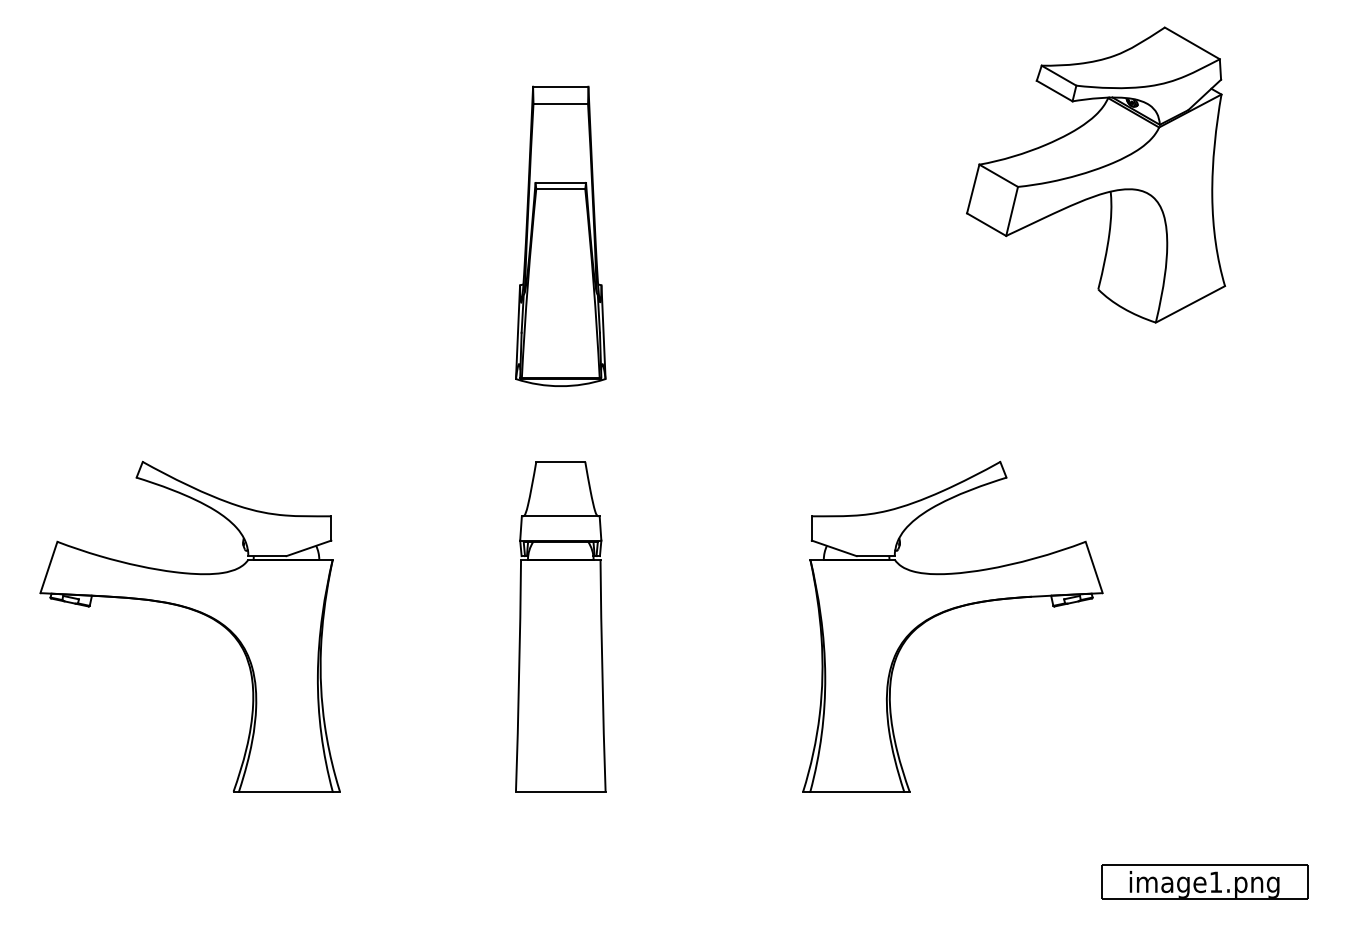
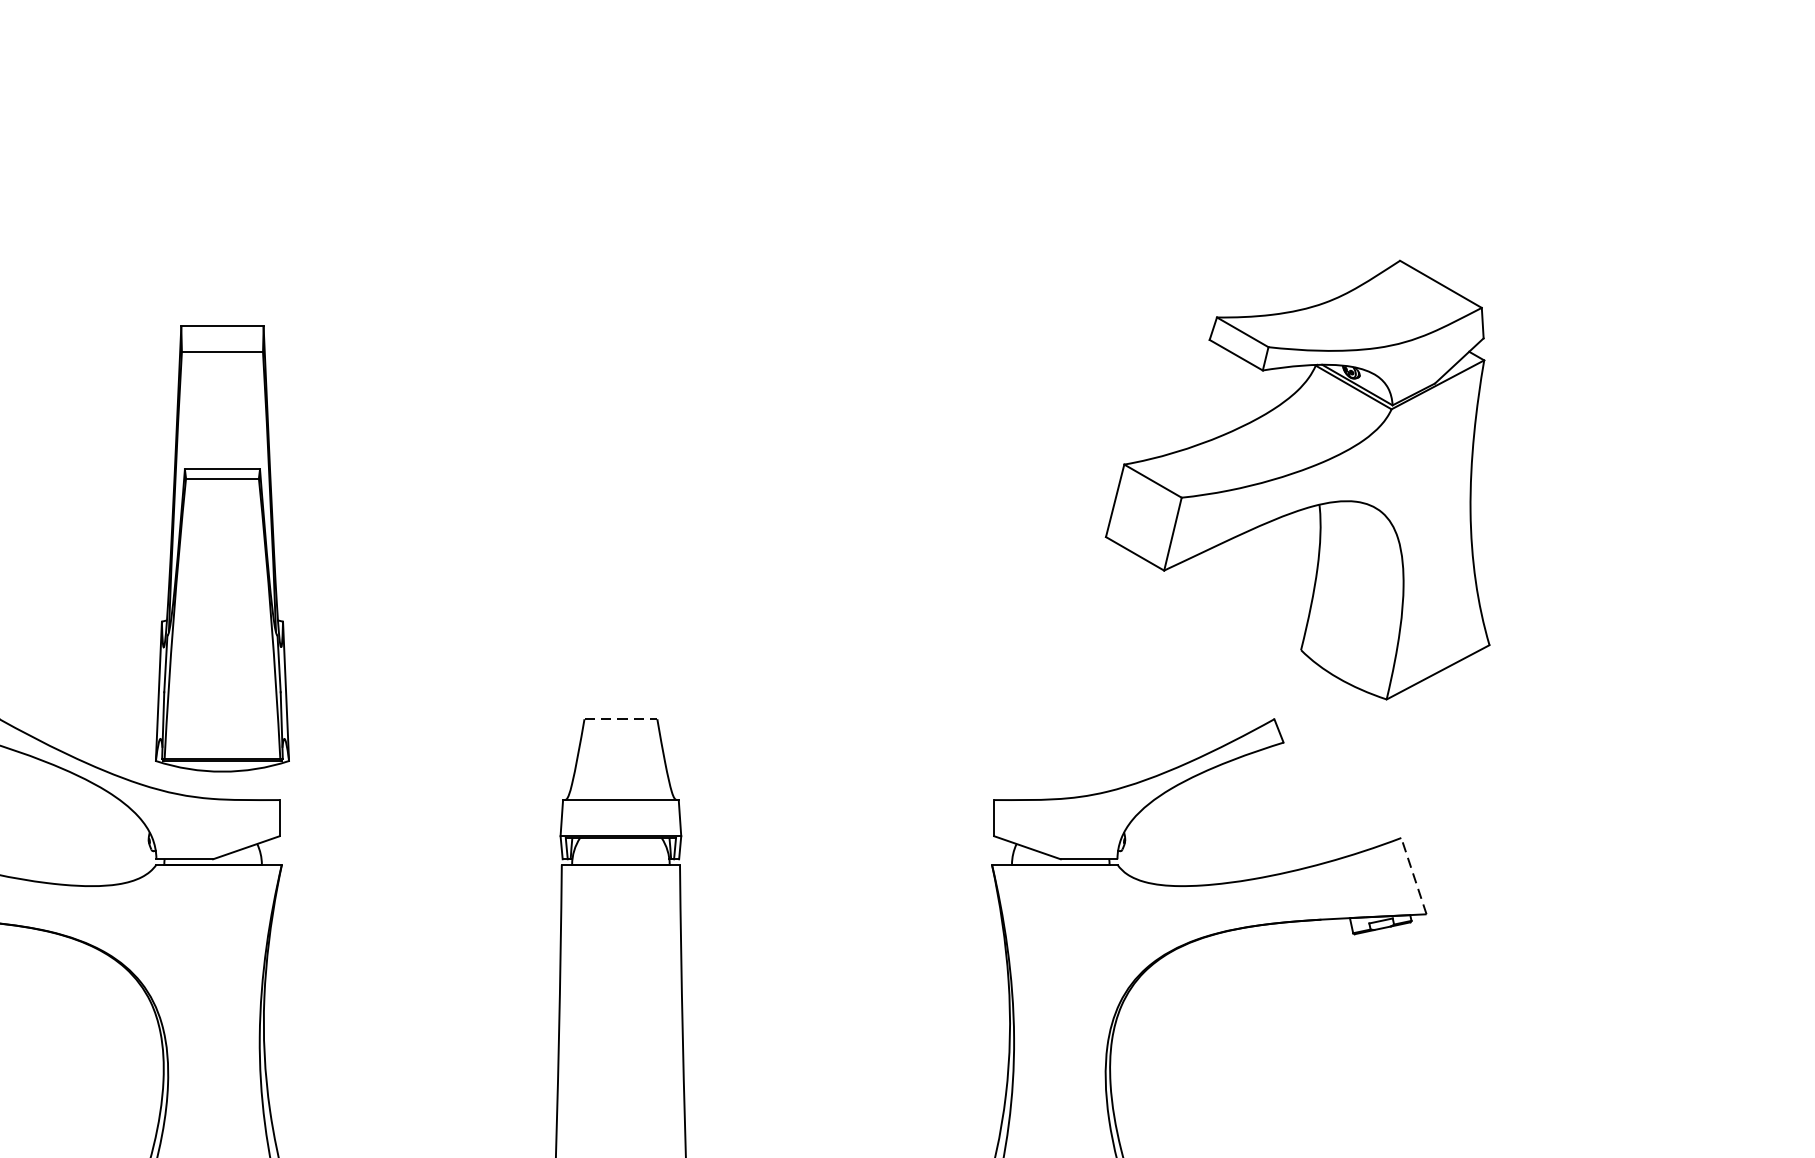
part: (1096, 174) -> (1298, 479), moved
part: (560, 235) -> (222, 547), moved
line: (561, 461) -> (621, 718), solid -> dashed
line: (1094, 567) -> (1414, 876), solid -> dashed

